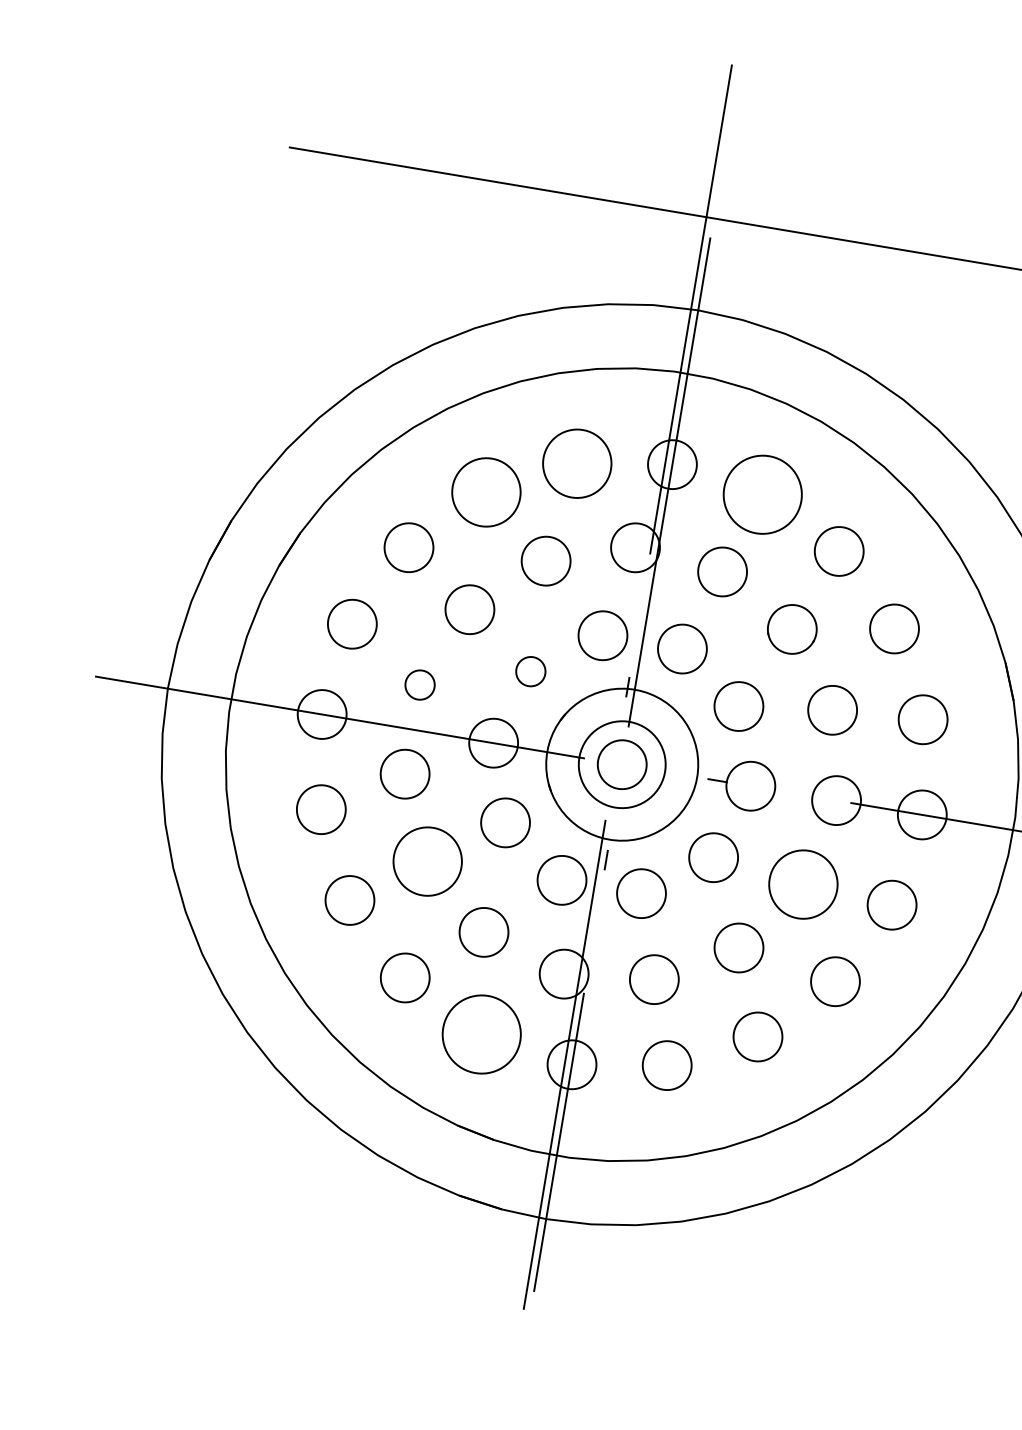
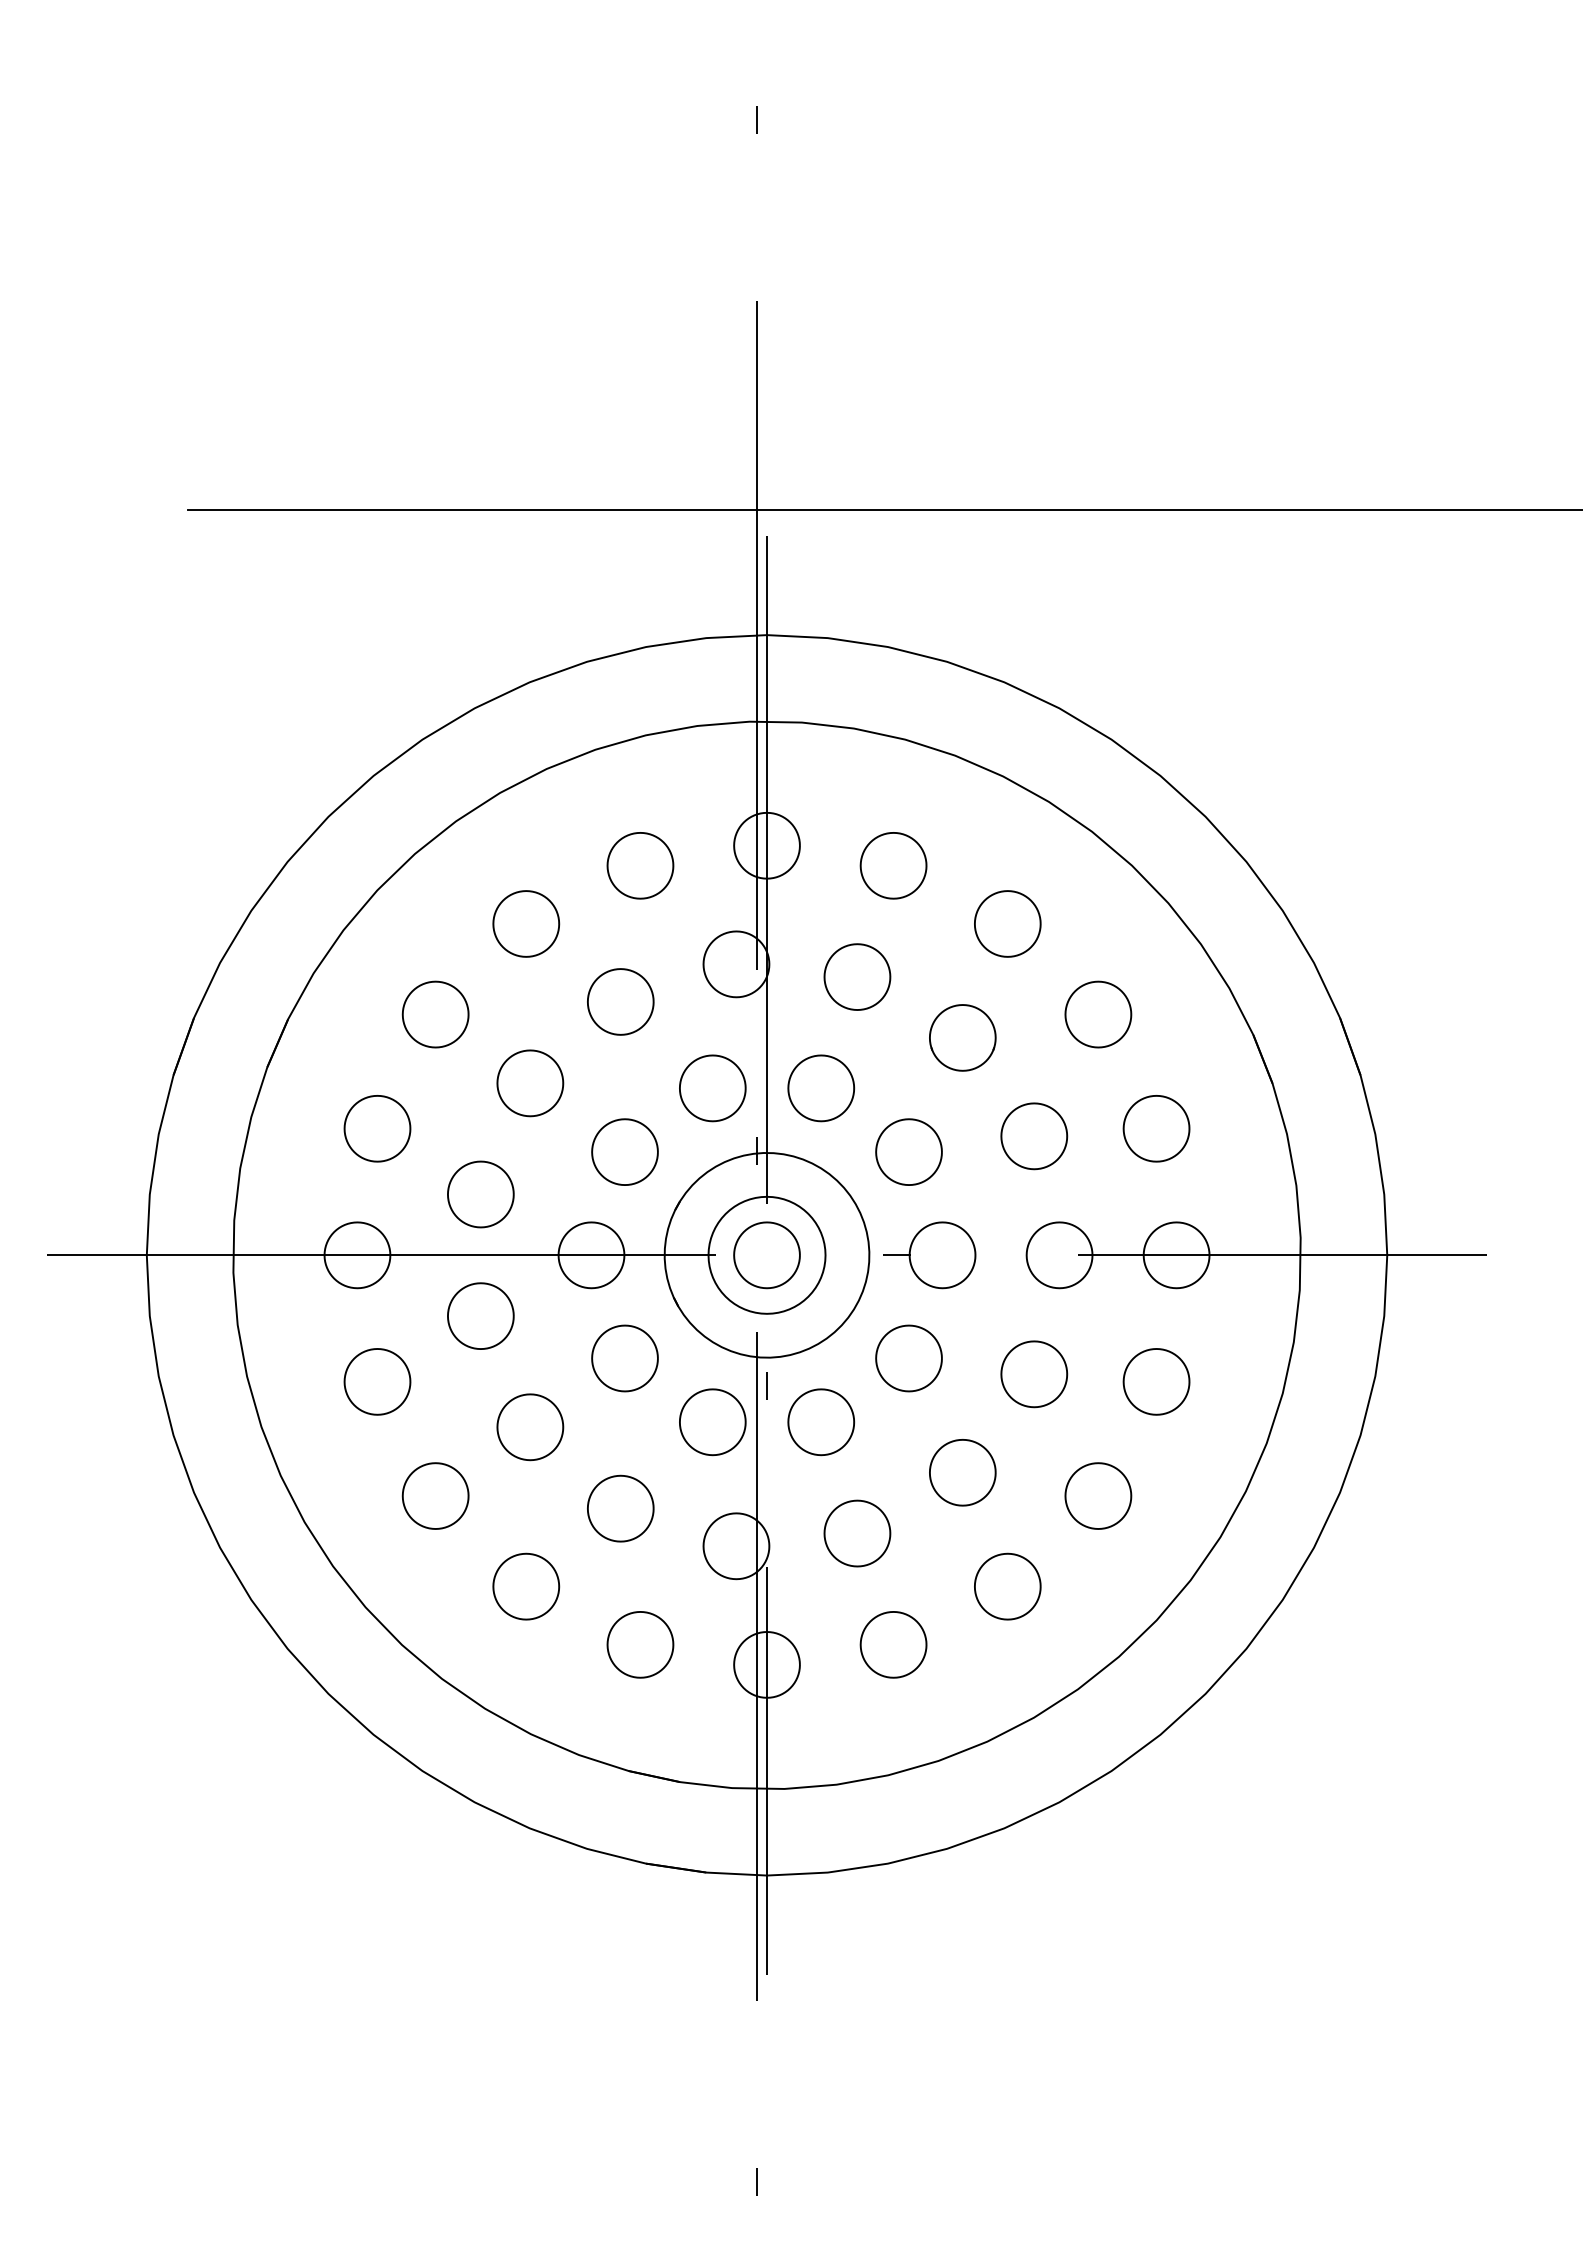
part: (577, 463) -> (640, 865), size x0.71
part: (486, 492) -> (526, 923), size x0.71
part: (762, 494) -> (893, 865), size x0.62
part: (530, 671) -> (624, 1151), size x1.67
part: (419, 685) -> (480, 1194), size x1.67
part: (427, 861) -> (530, 1427), size x0.71
part: (803, 884) -> (1034, 1374), size x0.71
part: (481, 1034) -> (640, 1644), size x0.62

